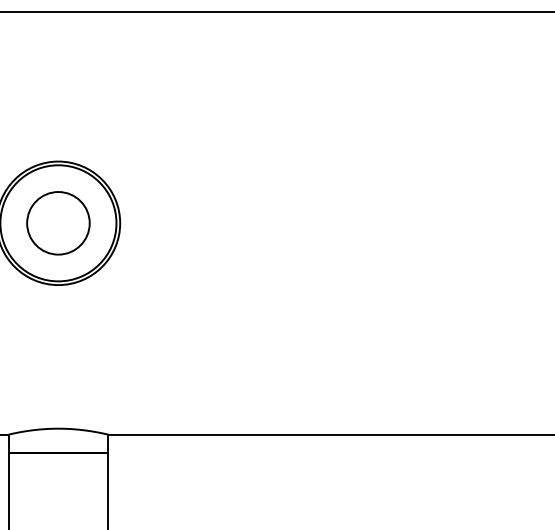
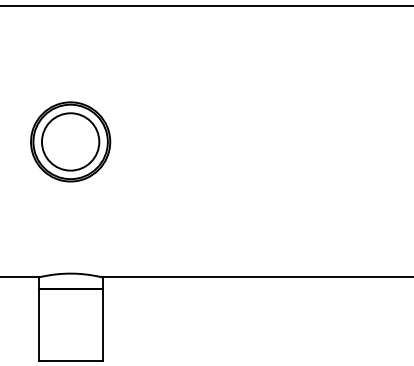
circle: (58, 222) -> (70, 141), size x1.43

